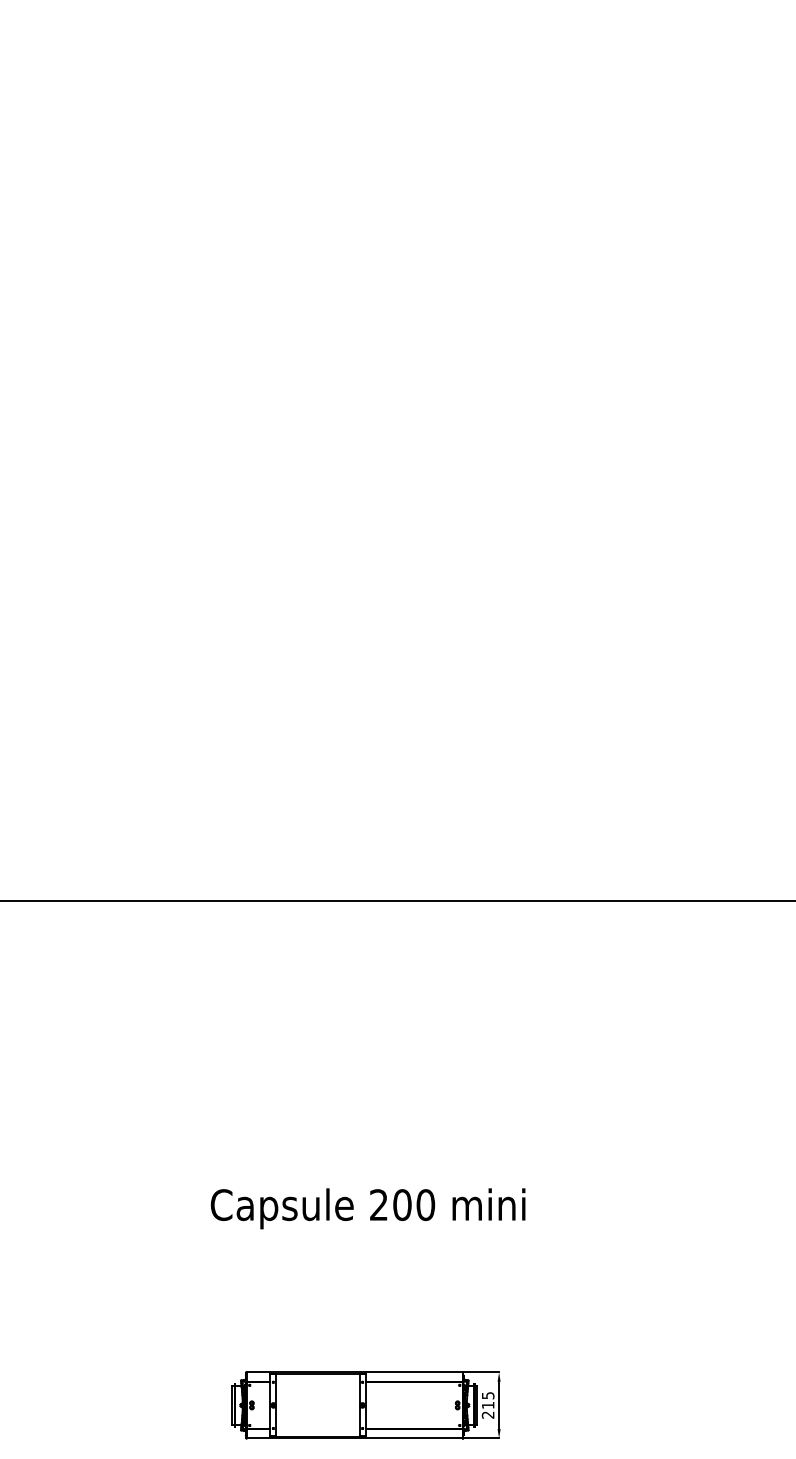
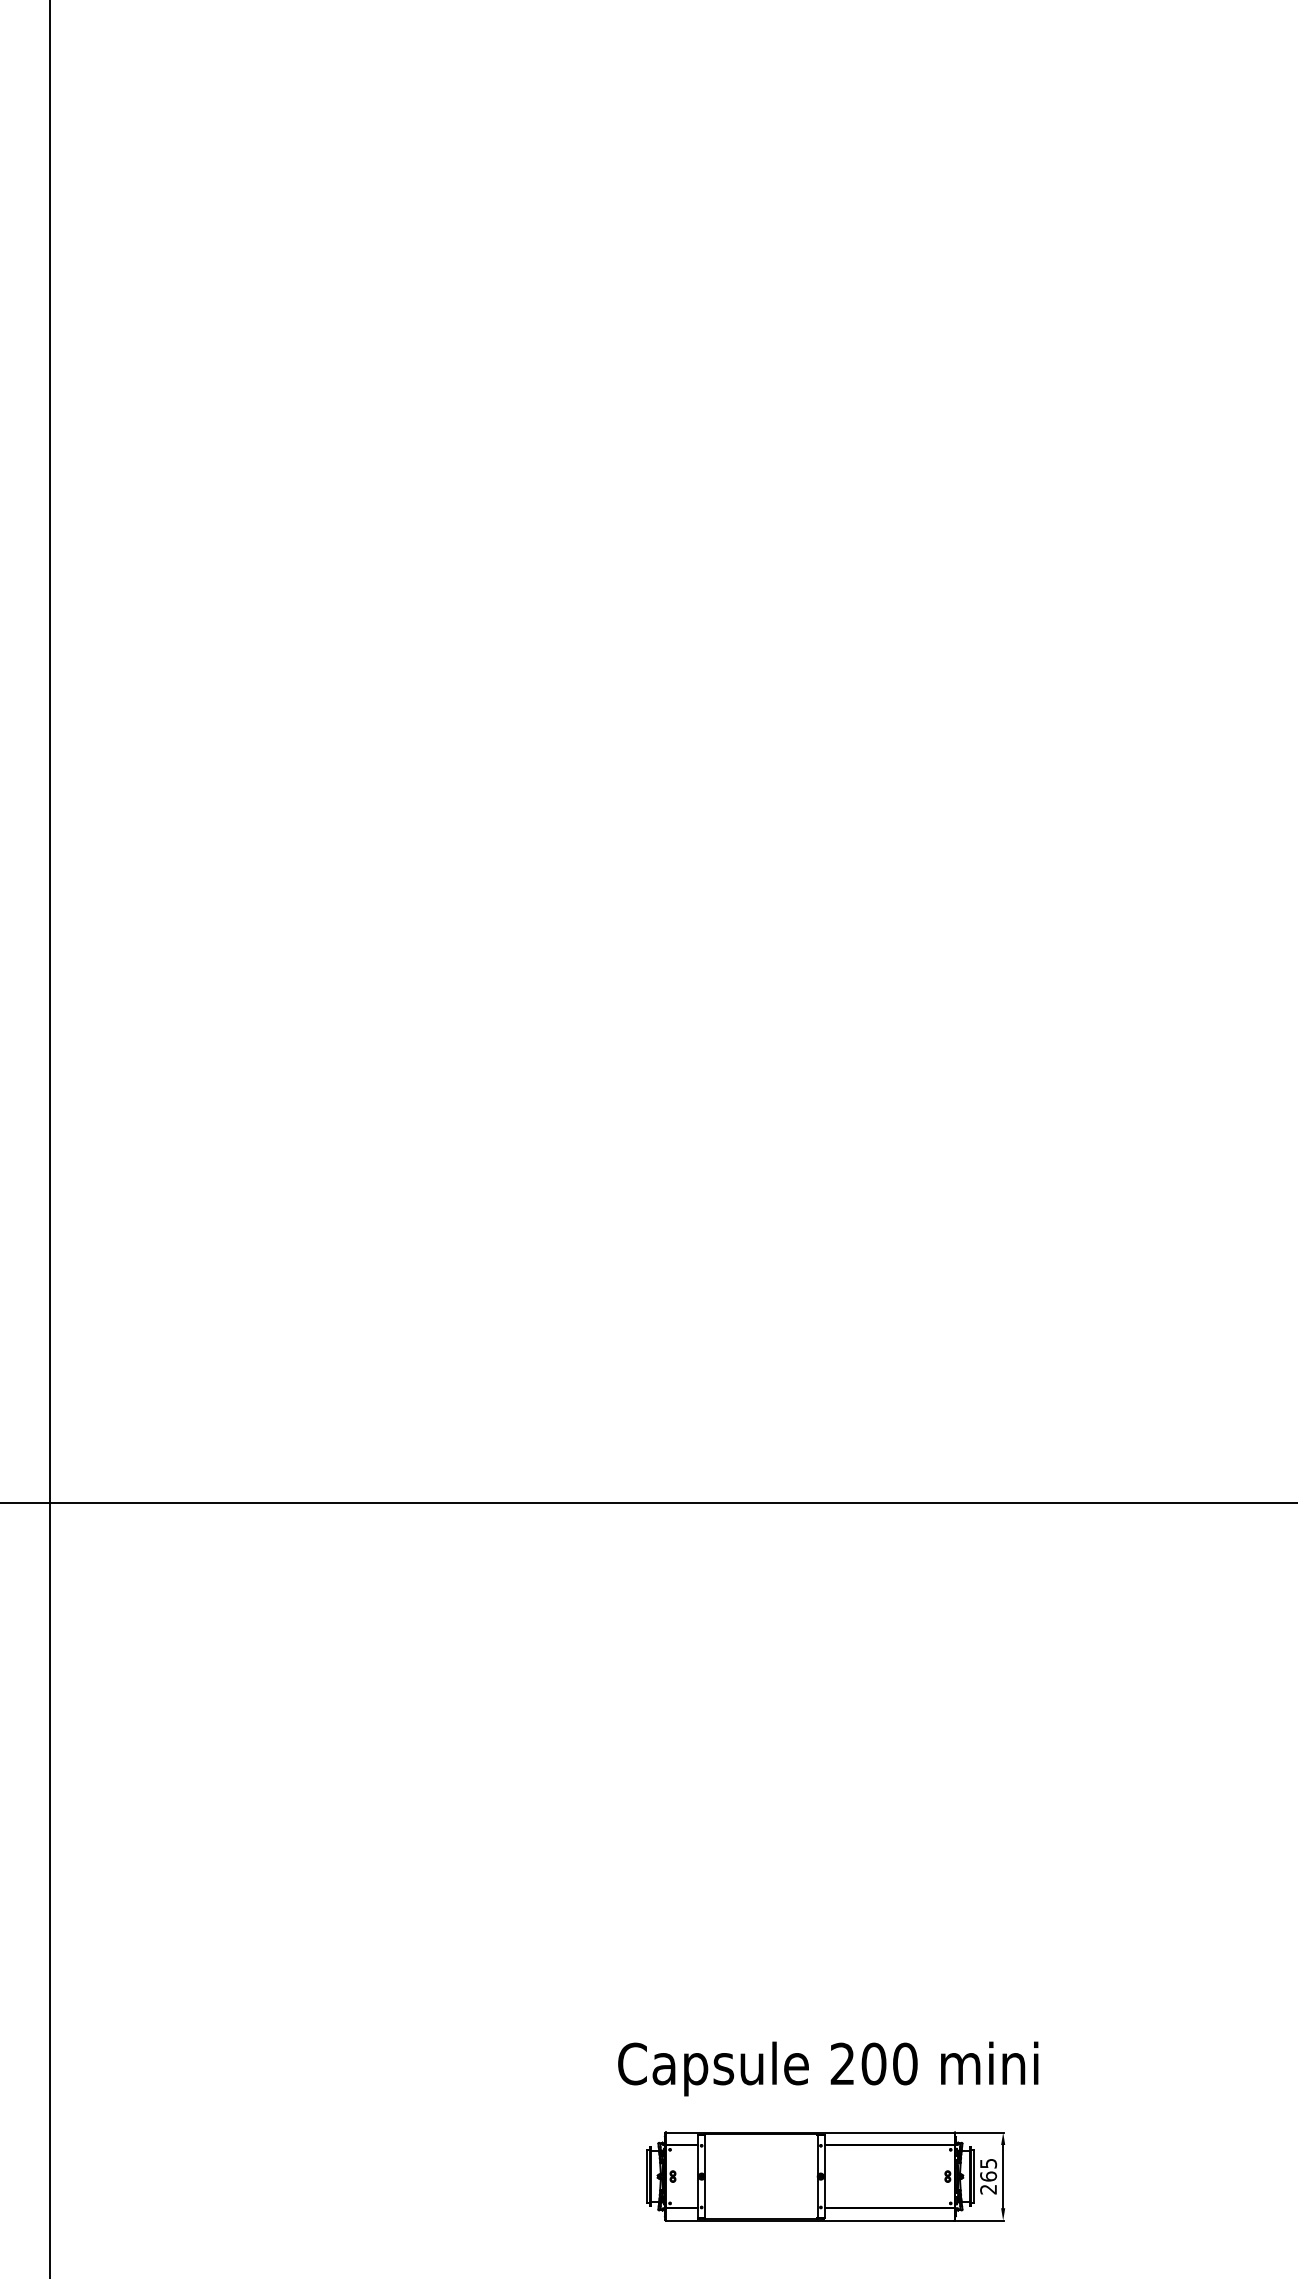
text: (368, 1208) -> (828, 2068), moved
text: (488, 1405) -> (988, 2176), 215 -> 265

